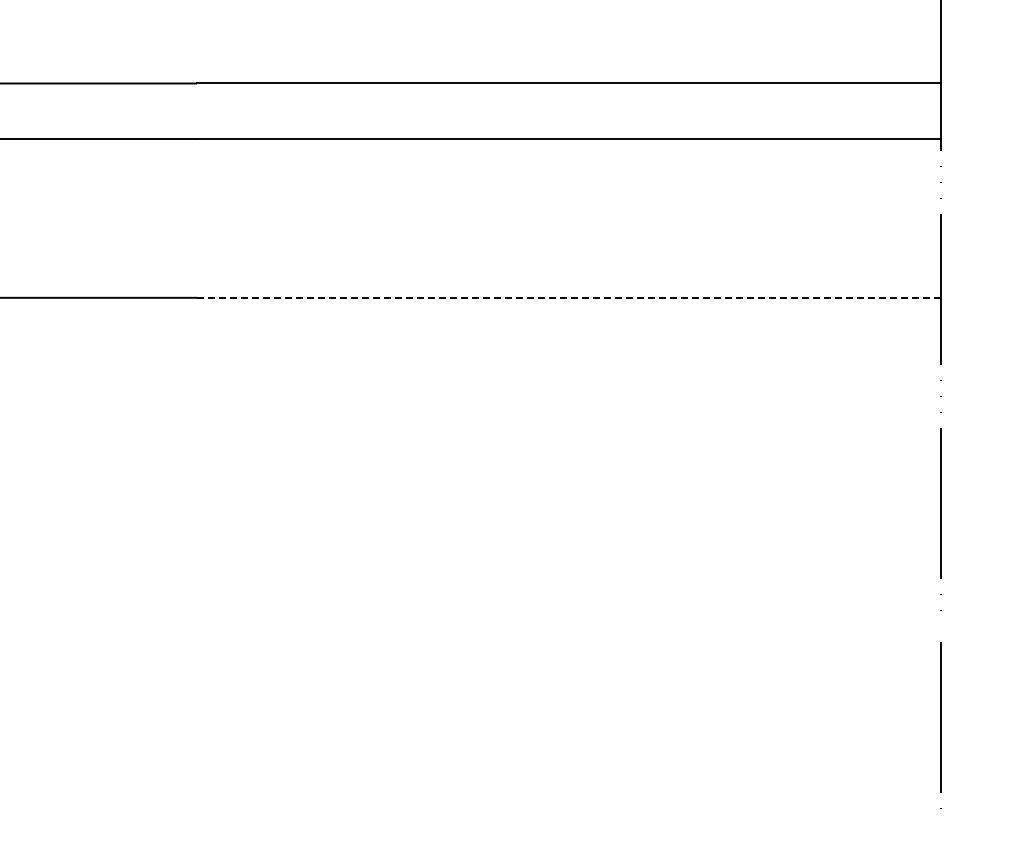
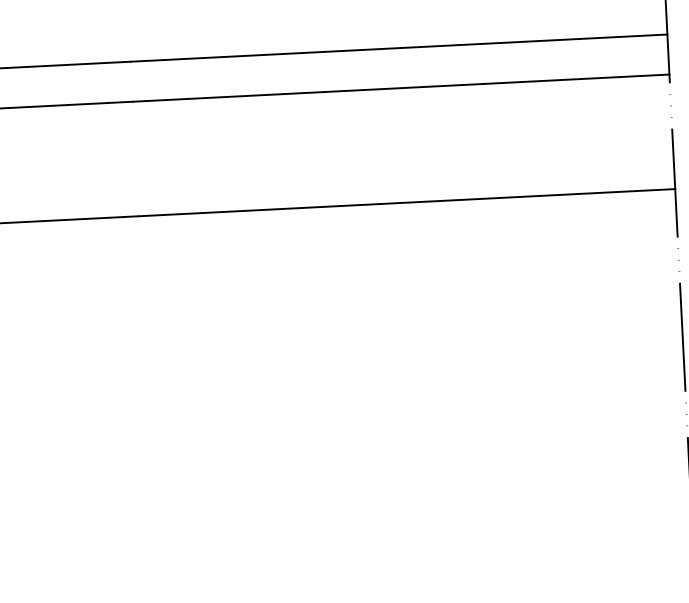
line: (568, 297) -> (406, 202), dashed -> solid

